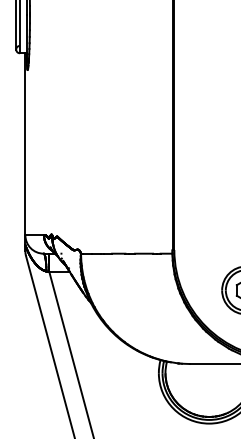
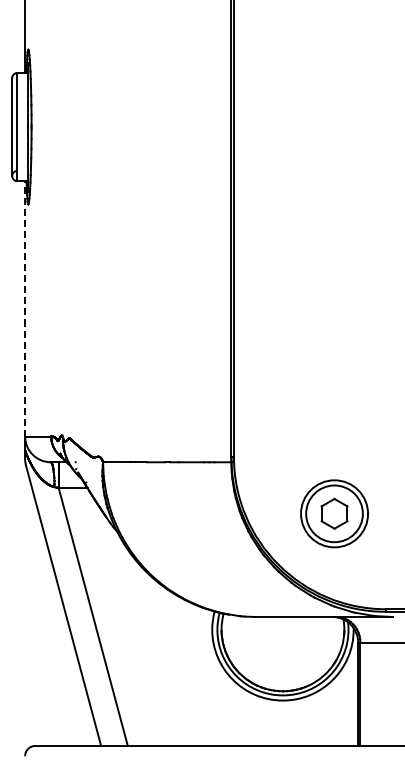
line: (25, 144) -> (25, 308), solid -> dashed

